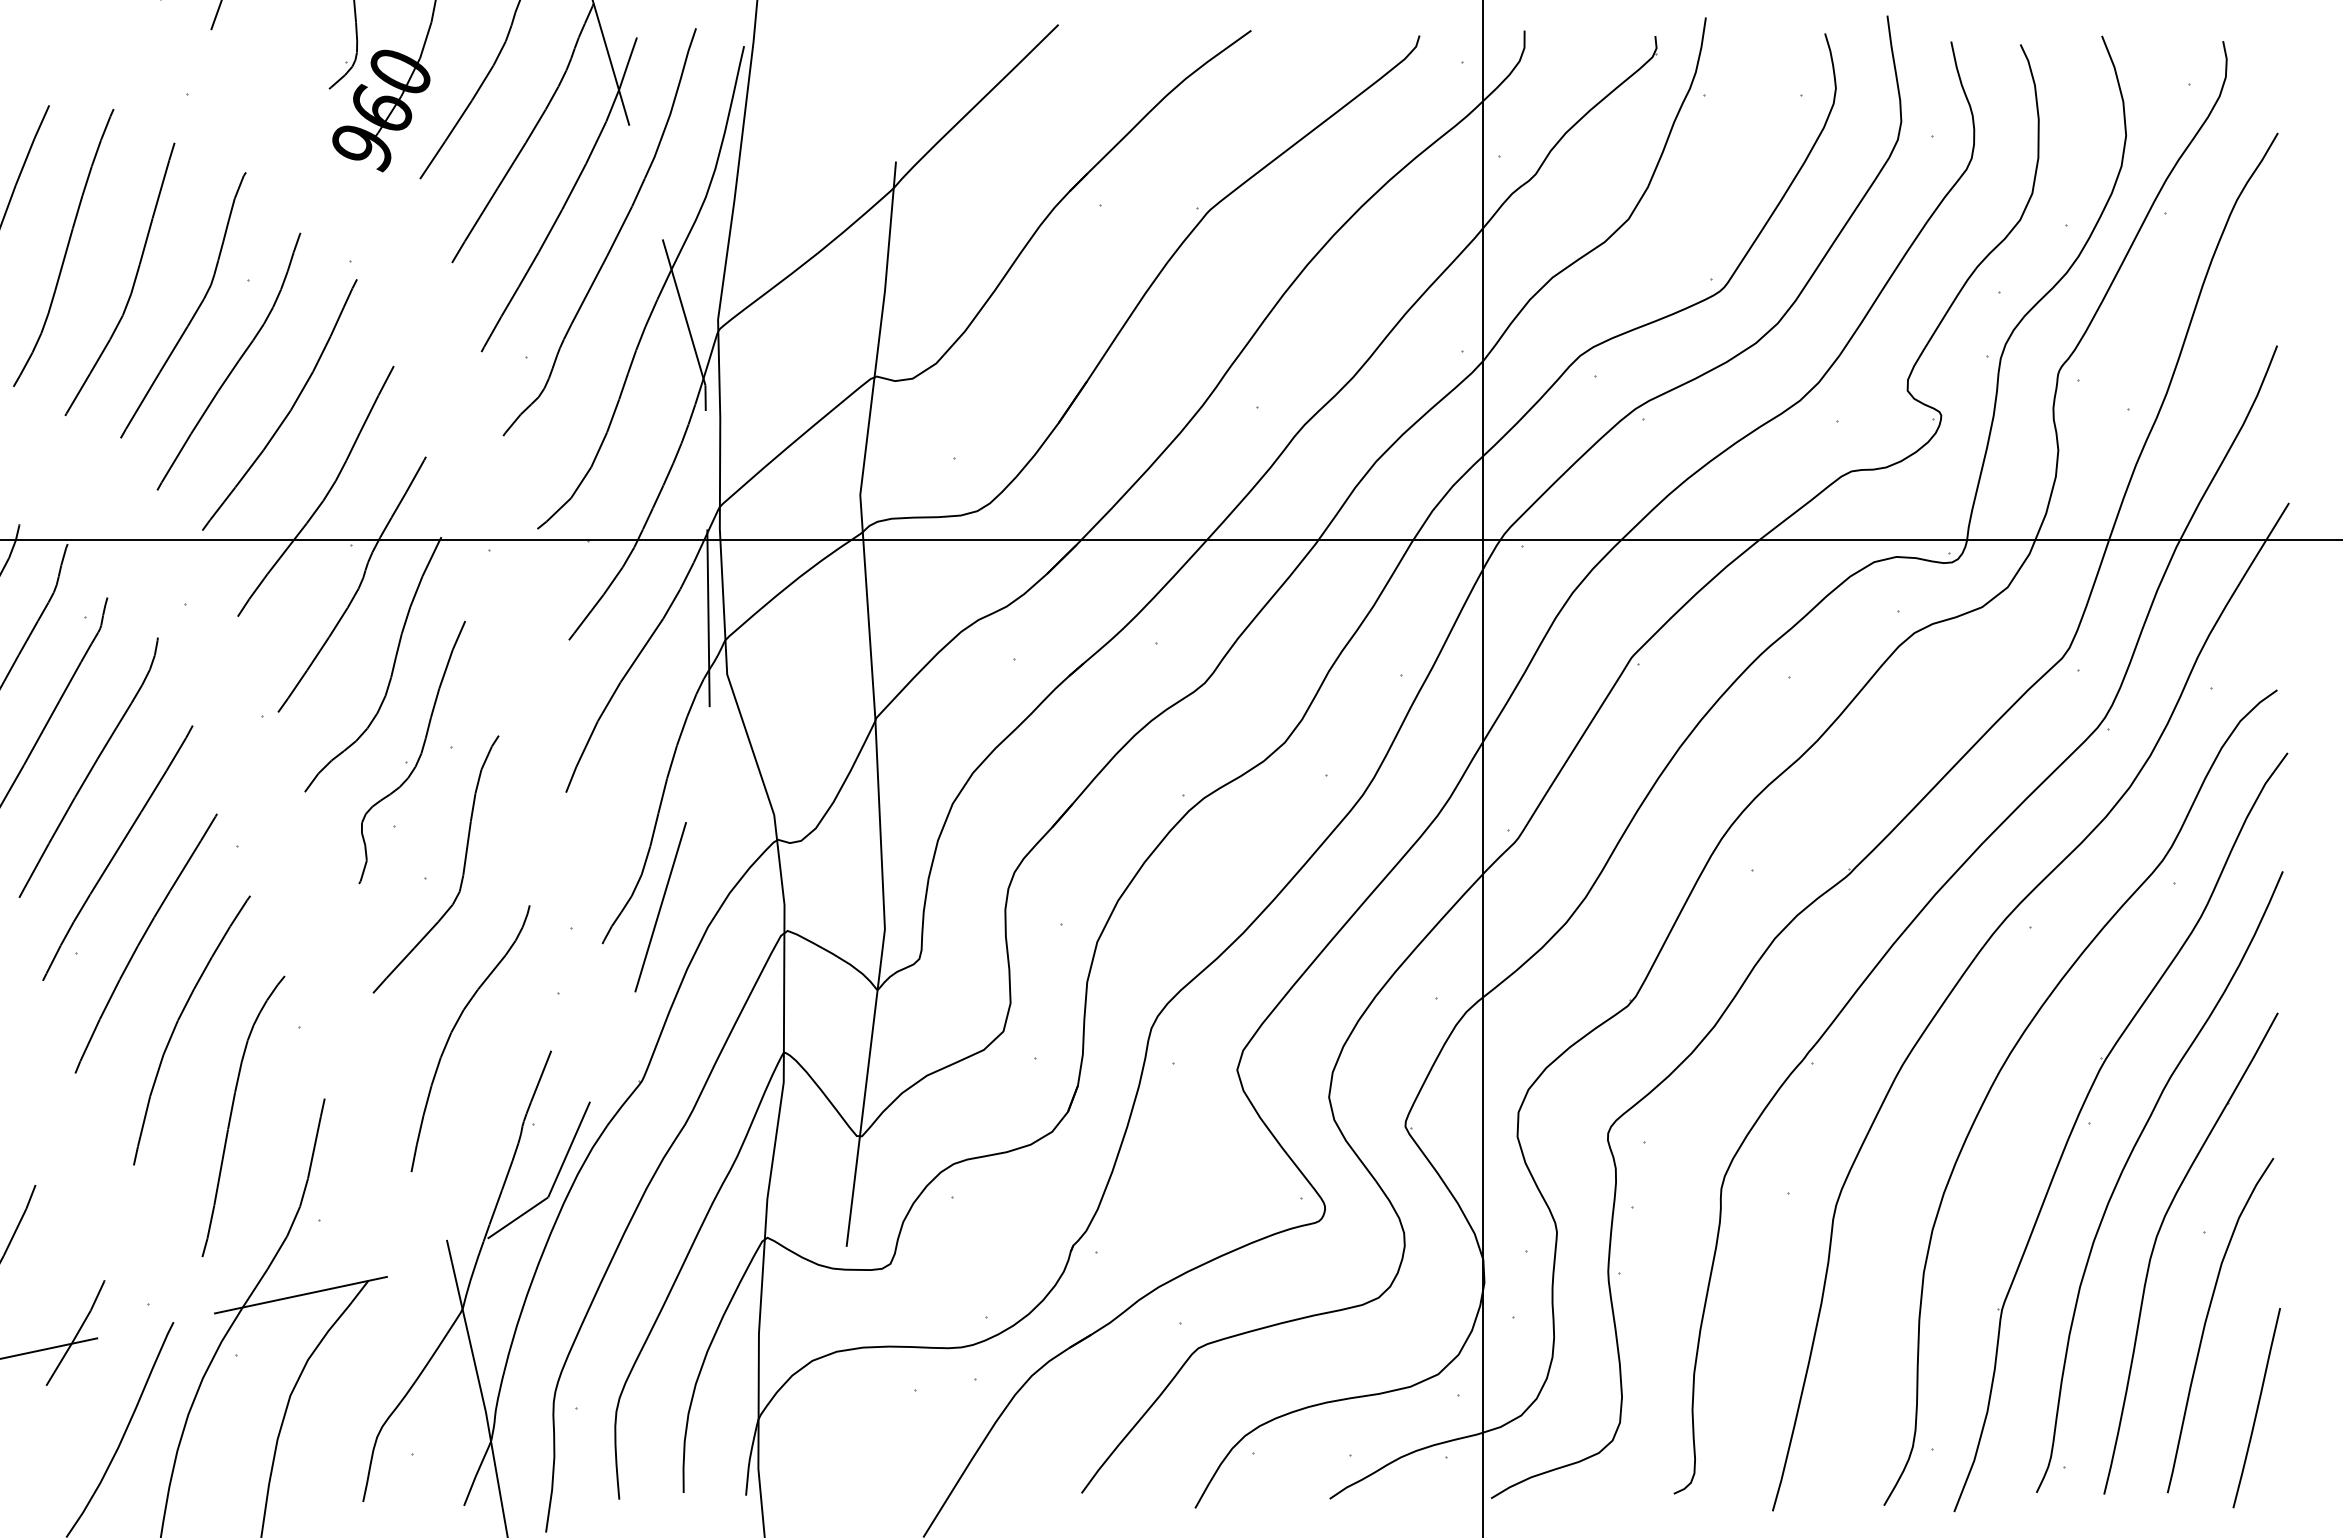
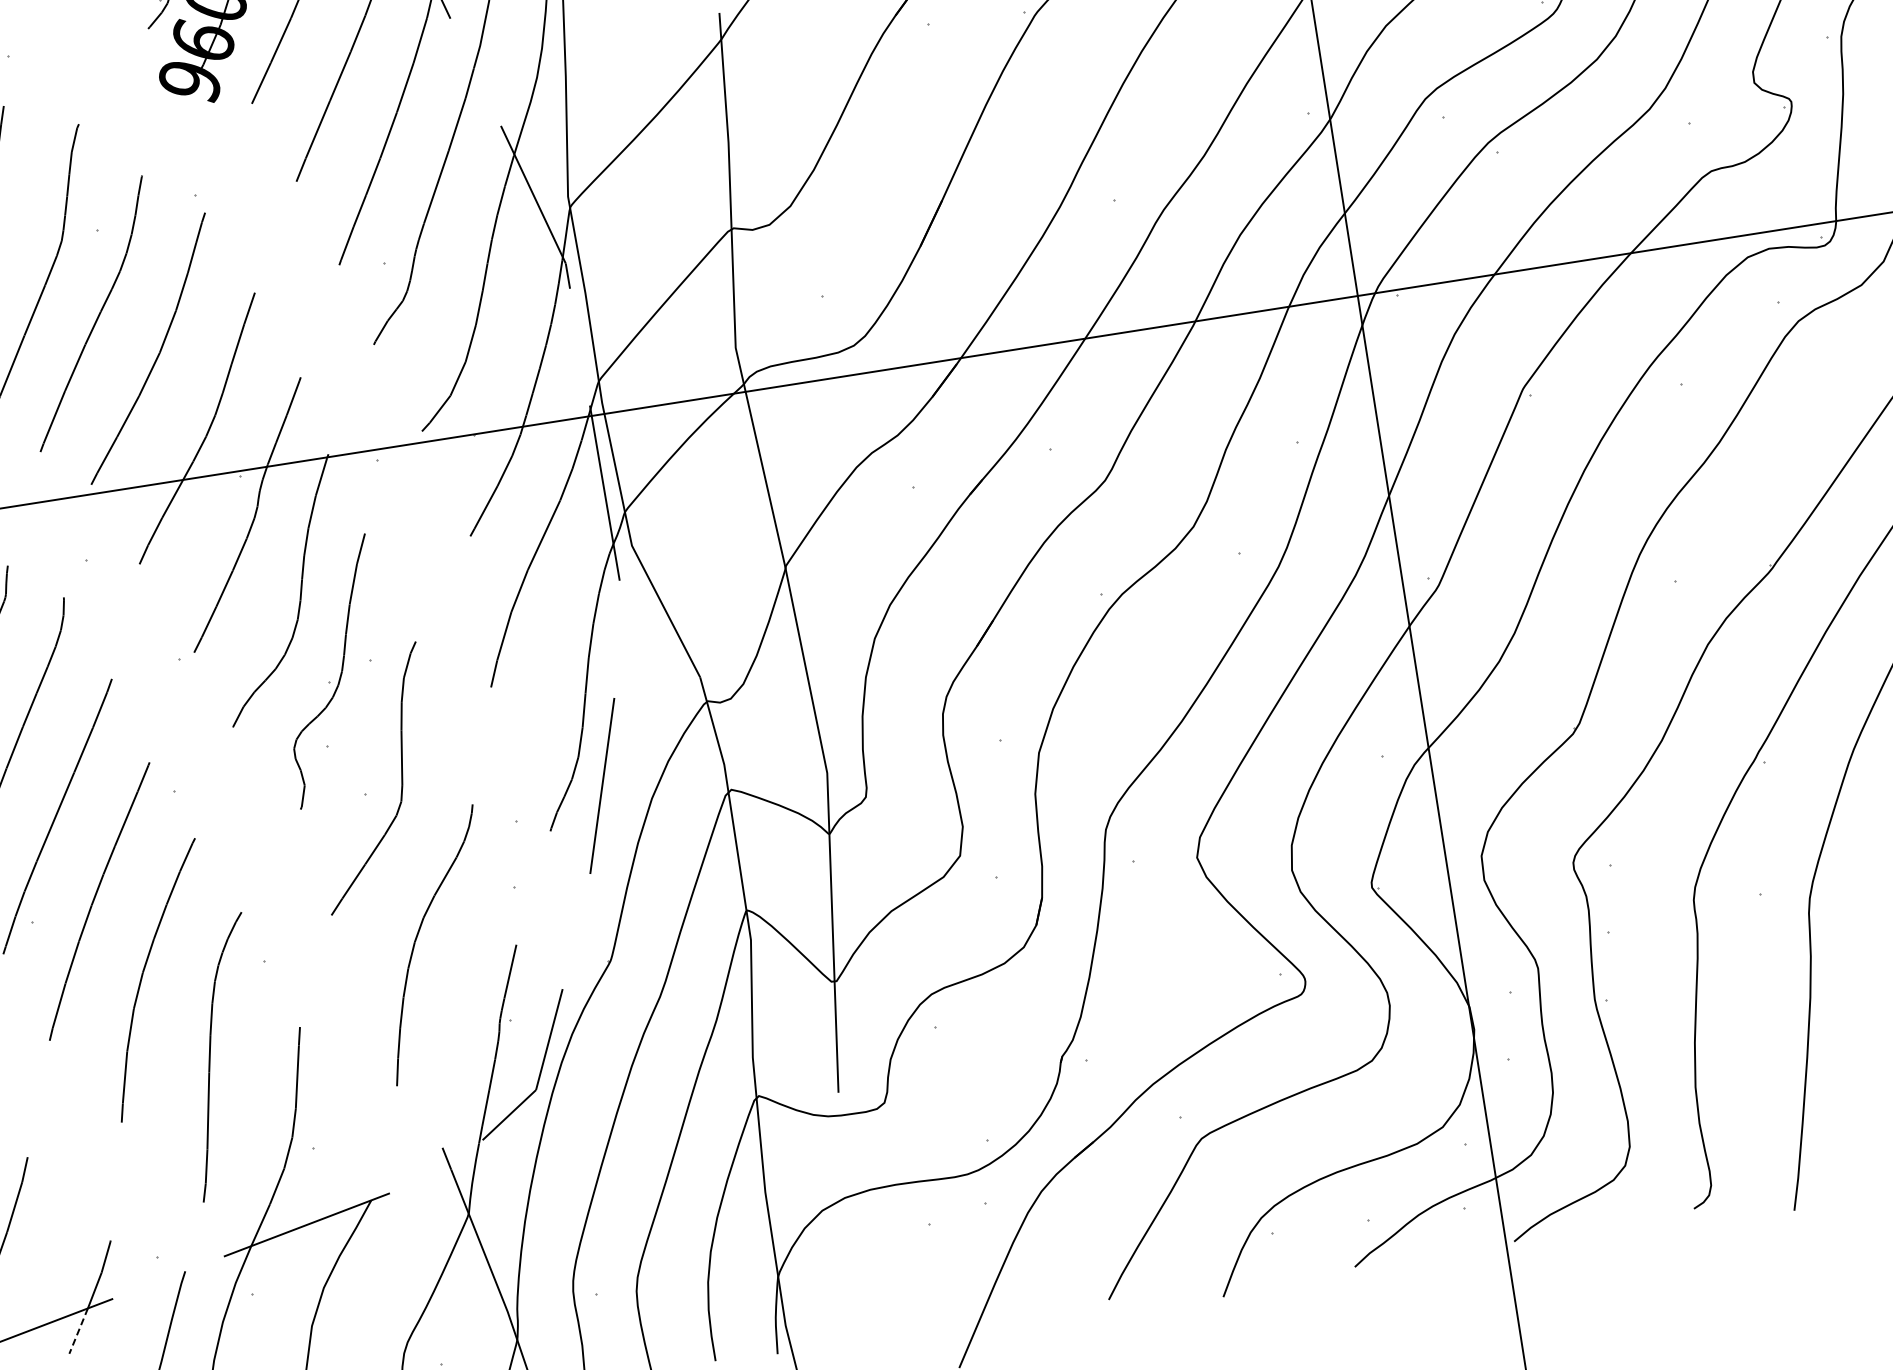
line: (59, 1364) -> (79, 1330), solid -> dashed

